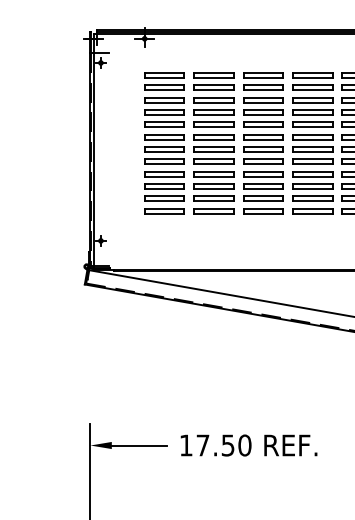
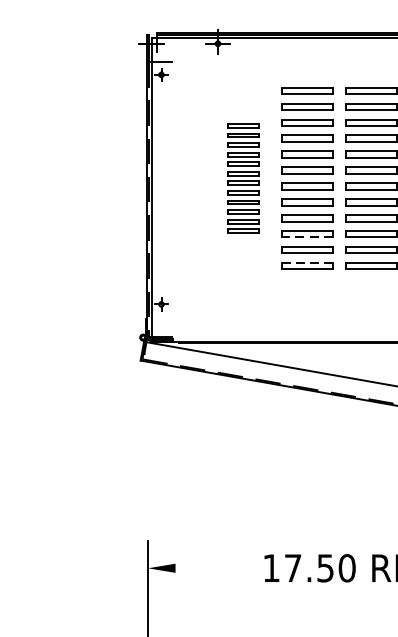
part: (164, 143) -> (243, 178), size x0.6
line: (213, 189) -> (306, 238), solid -> dashed
line: (213, 208) -> (306, 262), solid -> dashed
line: (139, 445) -> (211, 568), removed

